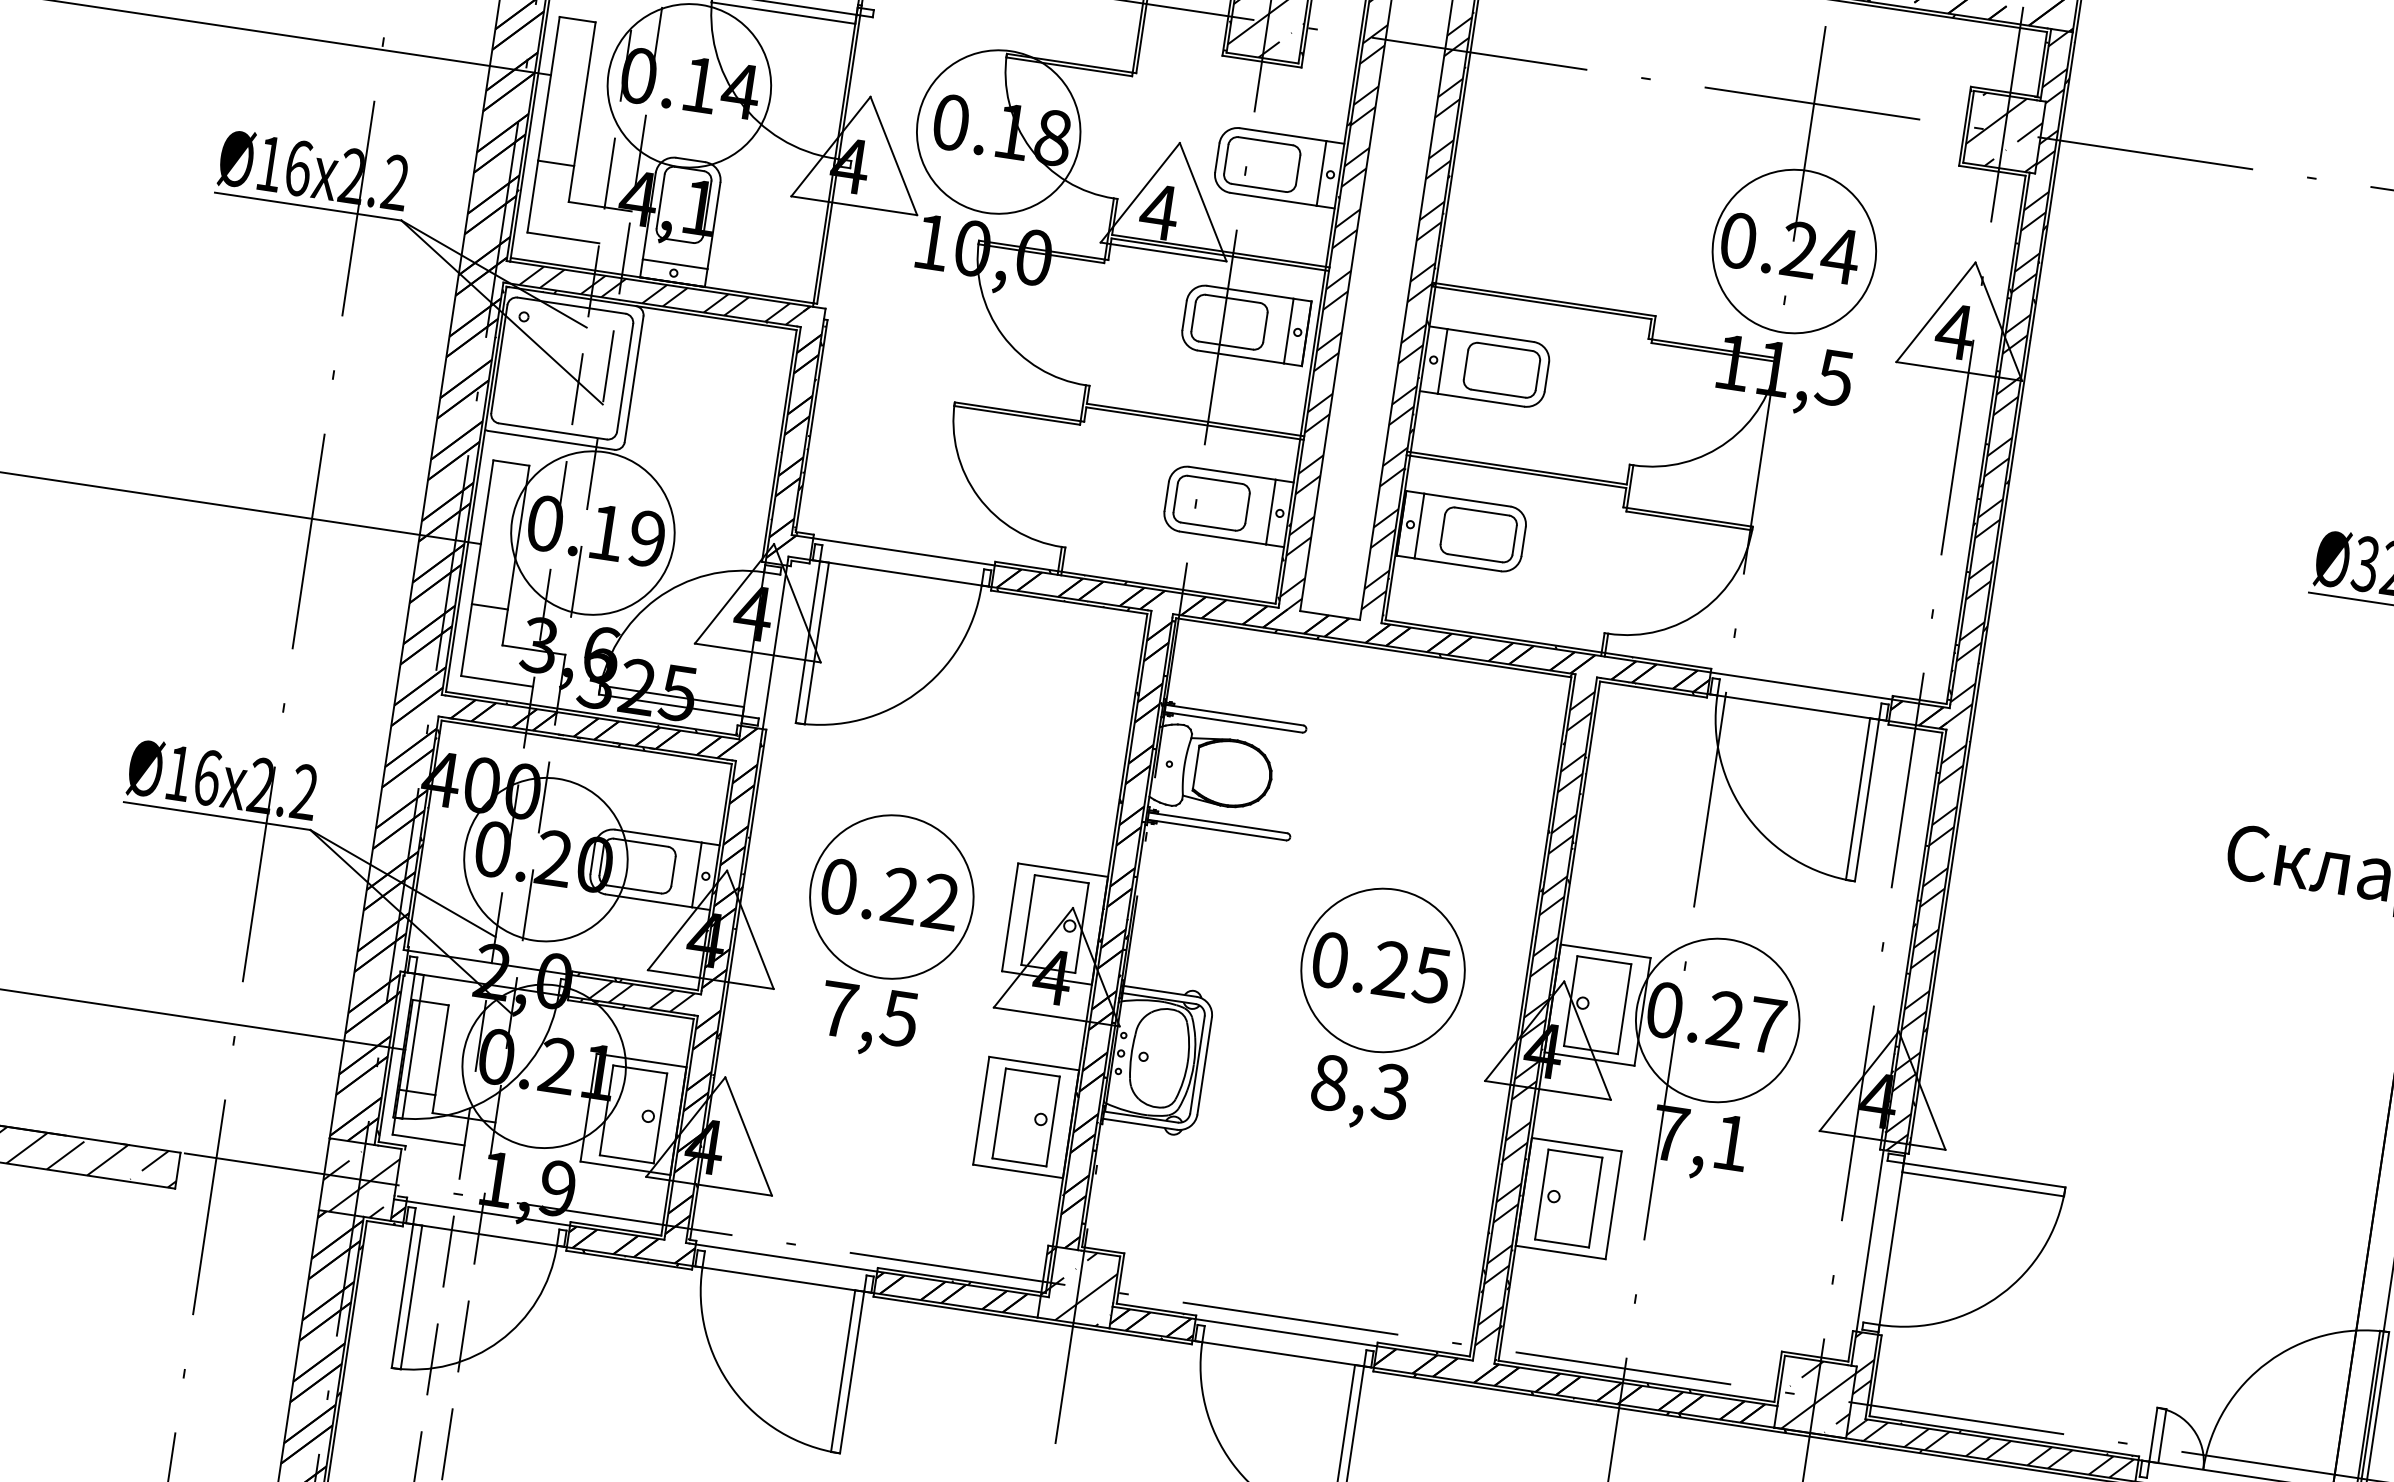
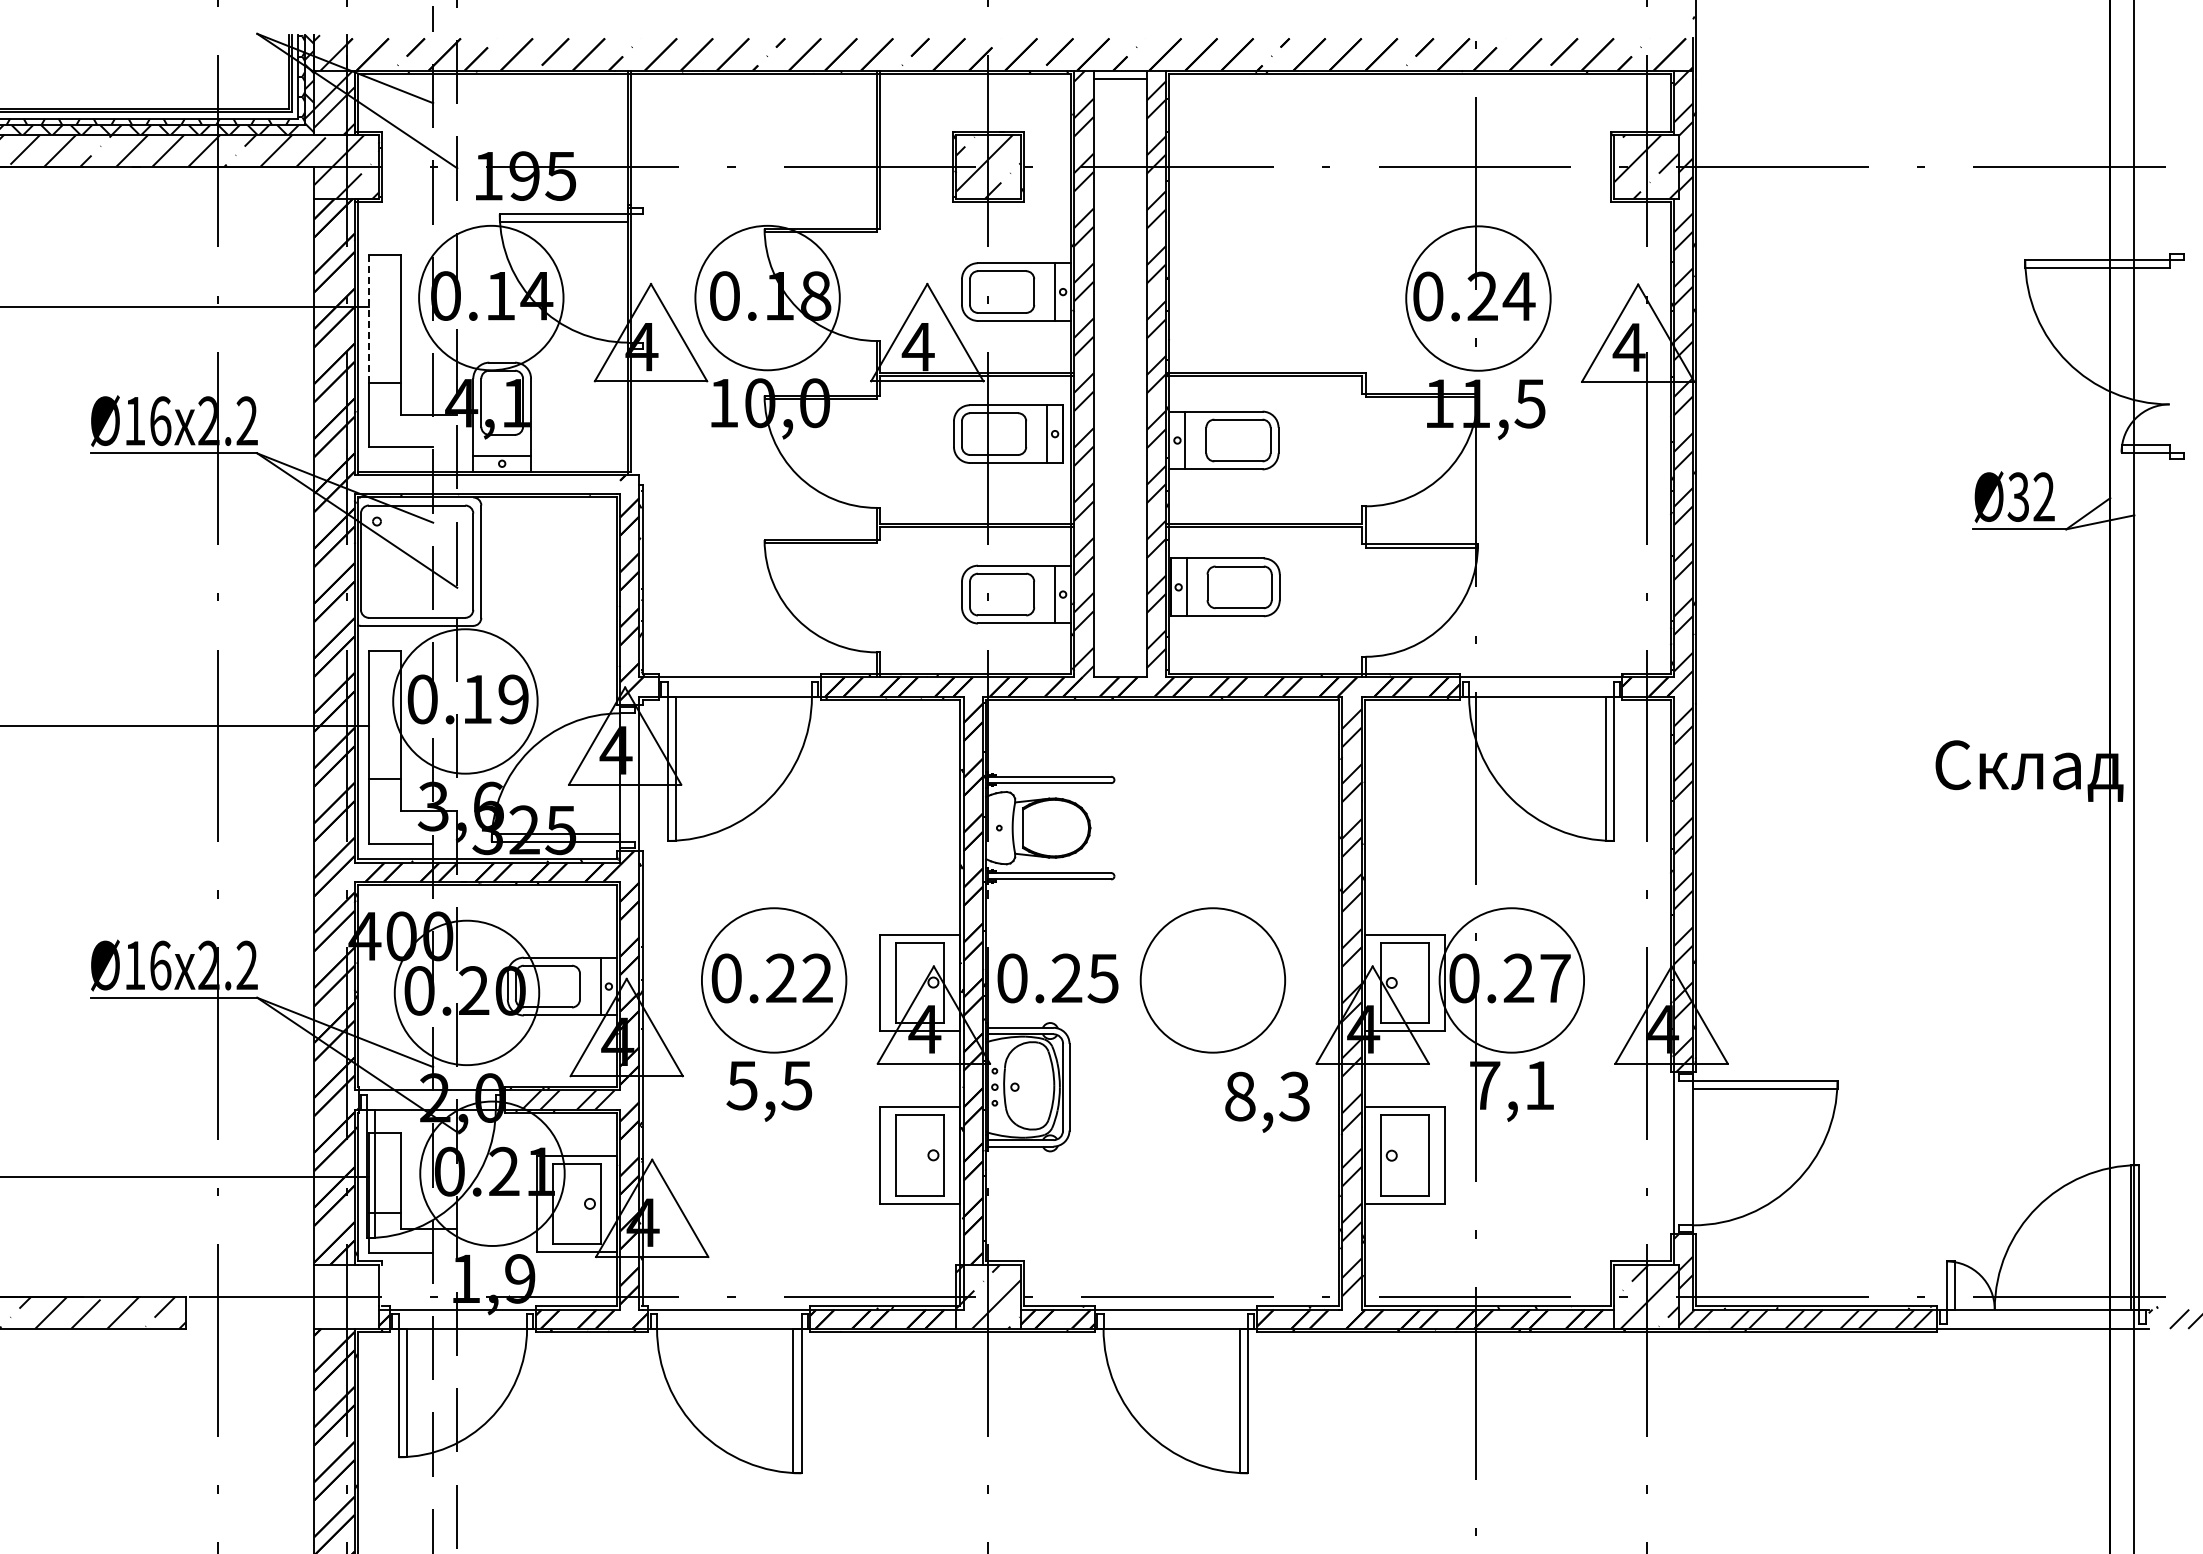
line: (548, 88) -> (368, 318), solid -> dashed
hatch: (661, 295) -> (494, 484), removed
text: (1380, 967) -> (1057, 978), moved
text: (837, 1009) -> (741, 1085), 7,5 -> 5,5
text: (1359, 1092) -> (1267, 1101), moved
hatch: (360, 1179) -> (346, 1296), removed

